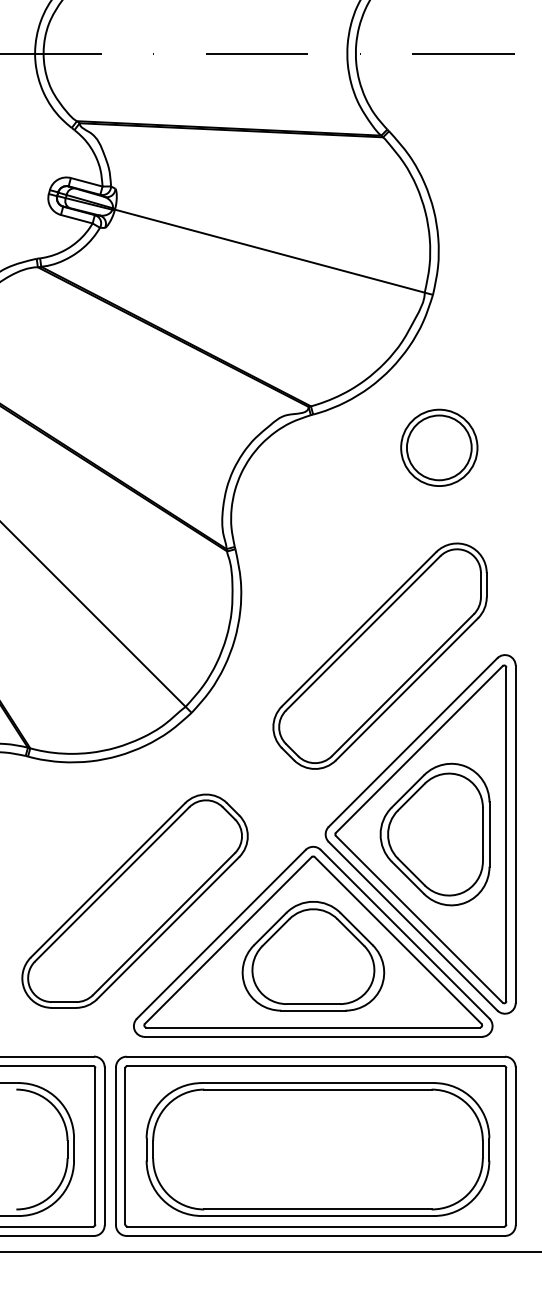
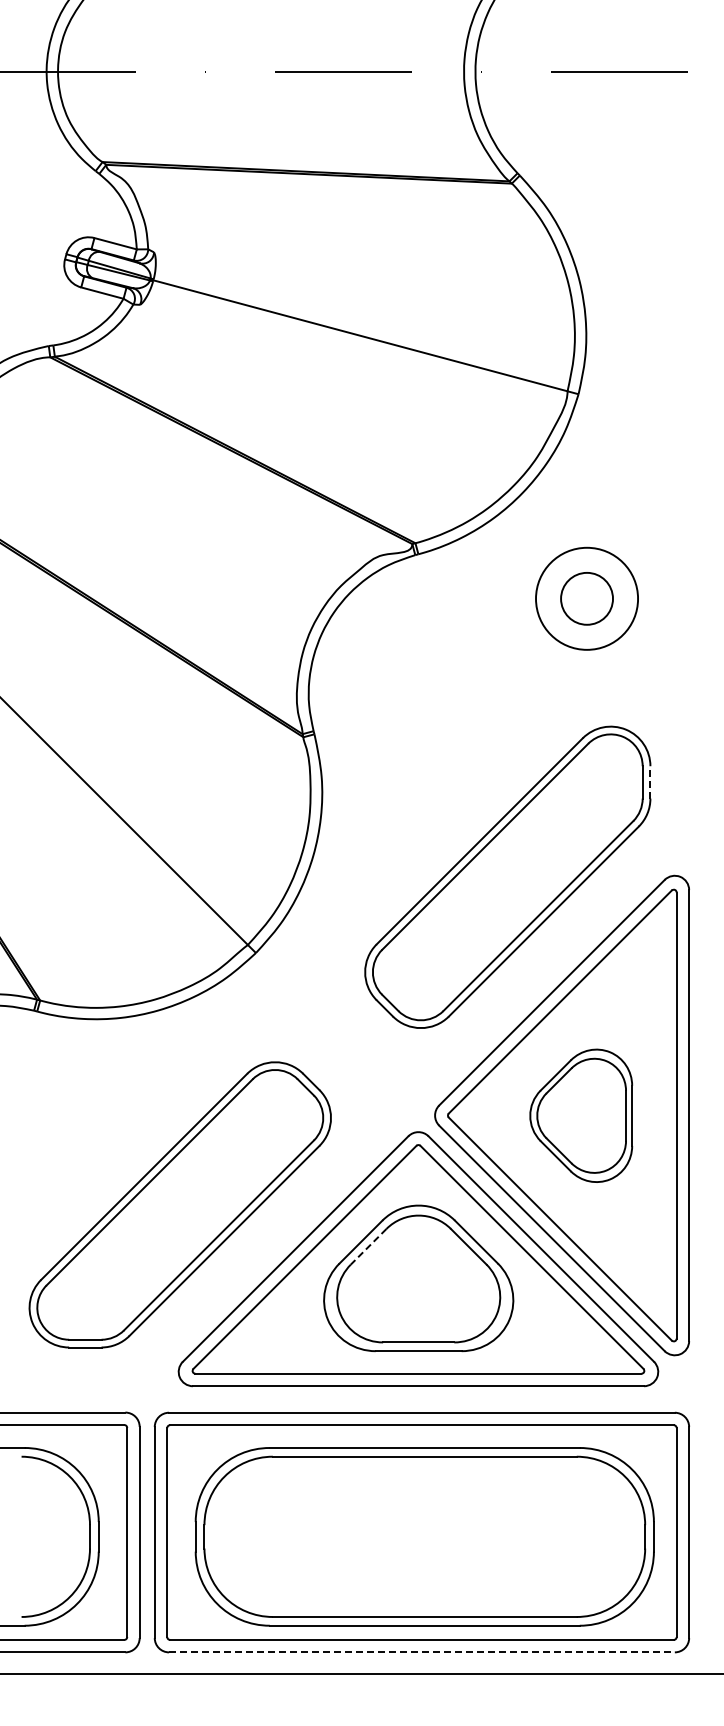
circle: (438, 447) -> (586, 598), size x0.6
line: (486, 584) -> (650, 781), solid -> dashed
part: (434, 834) -> (580, 1115), size x0.7
line: (275, 933) -> (368, 1247), solid -> dashed
line: (315, 1236) -> (421, 1652), solid -> dashed

